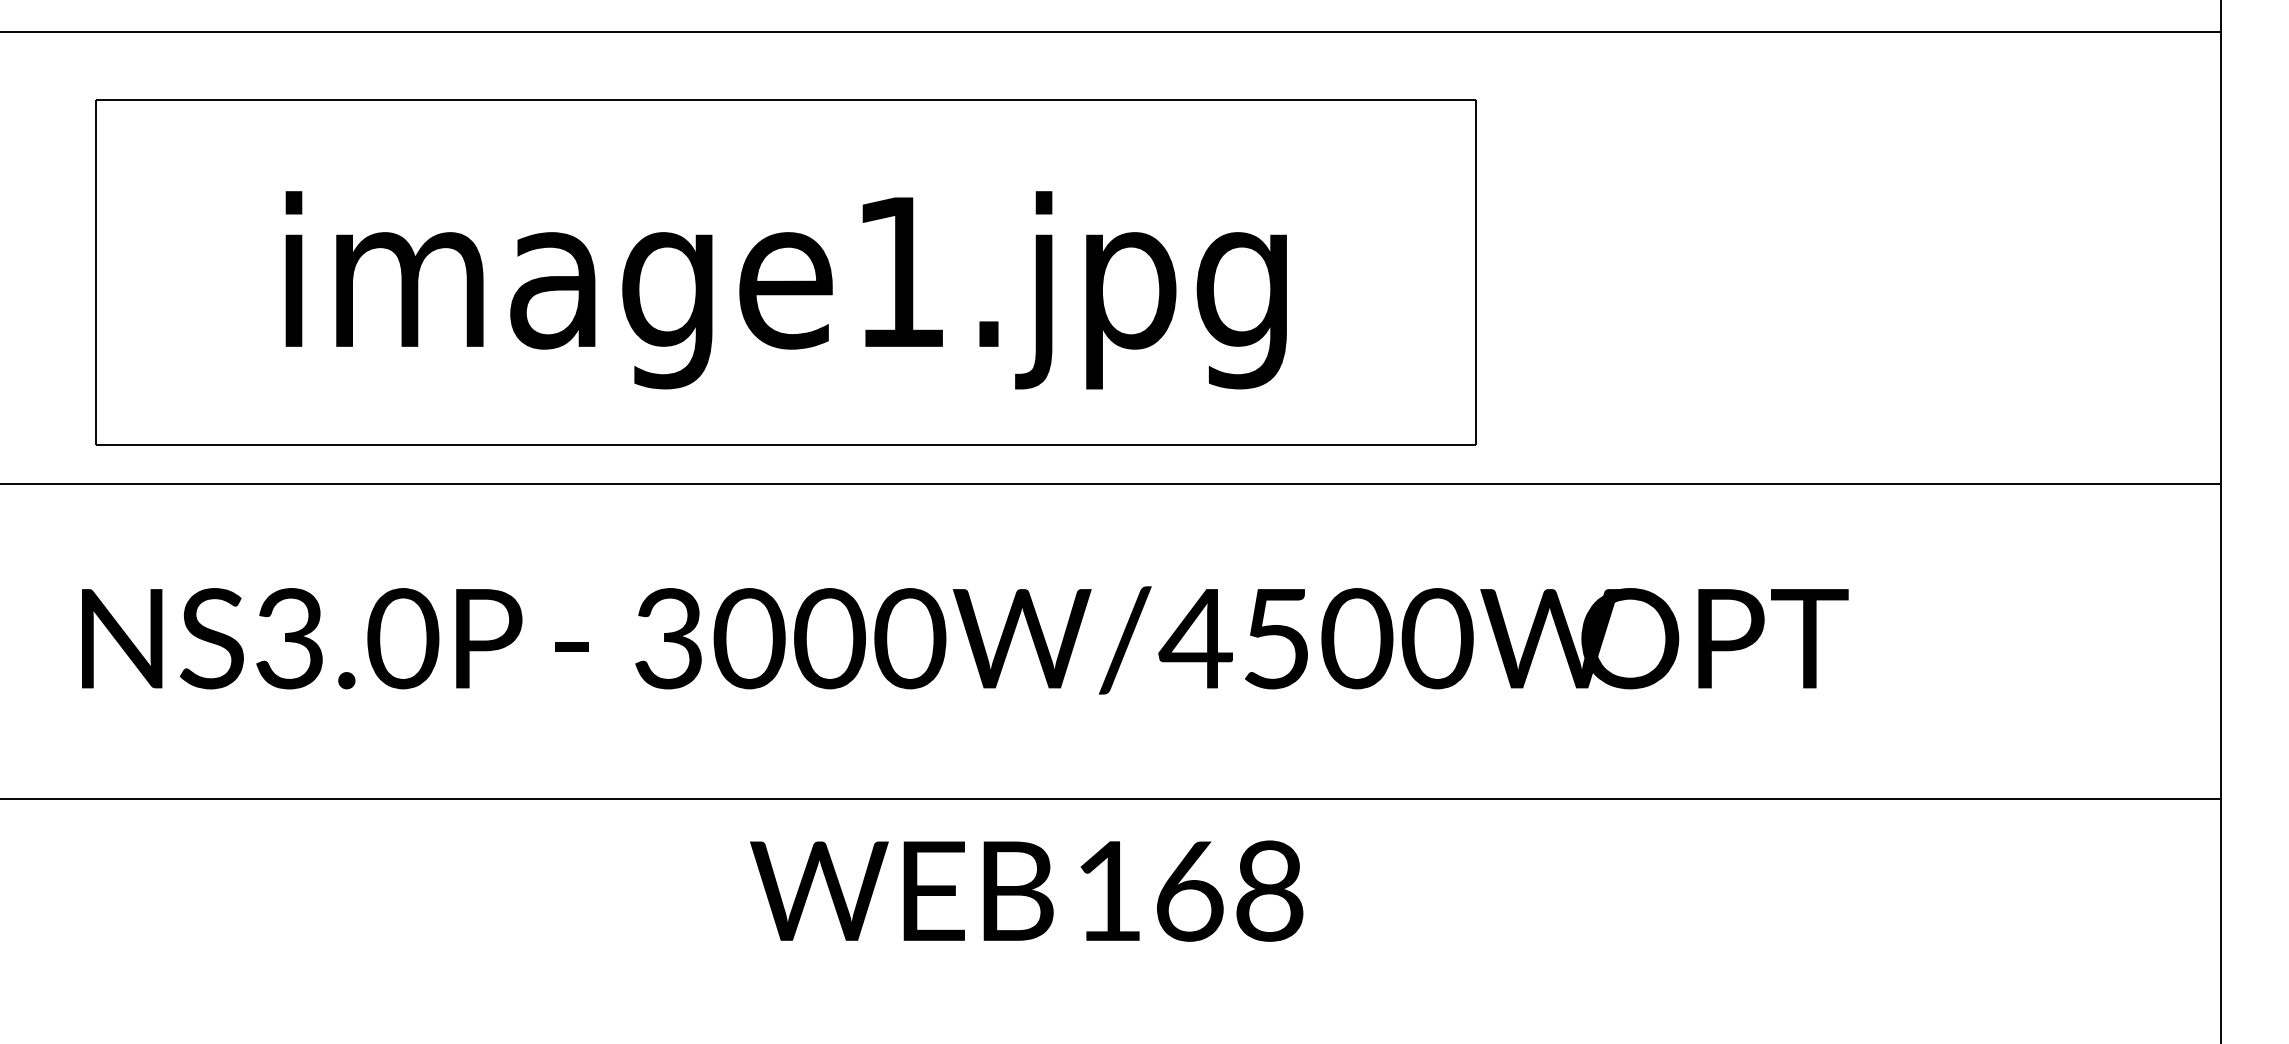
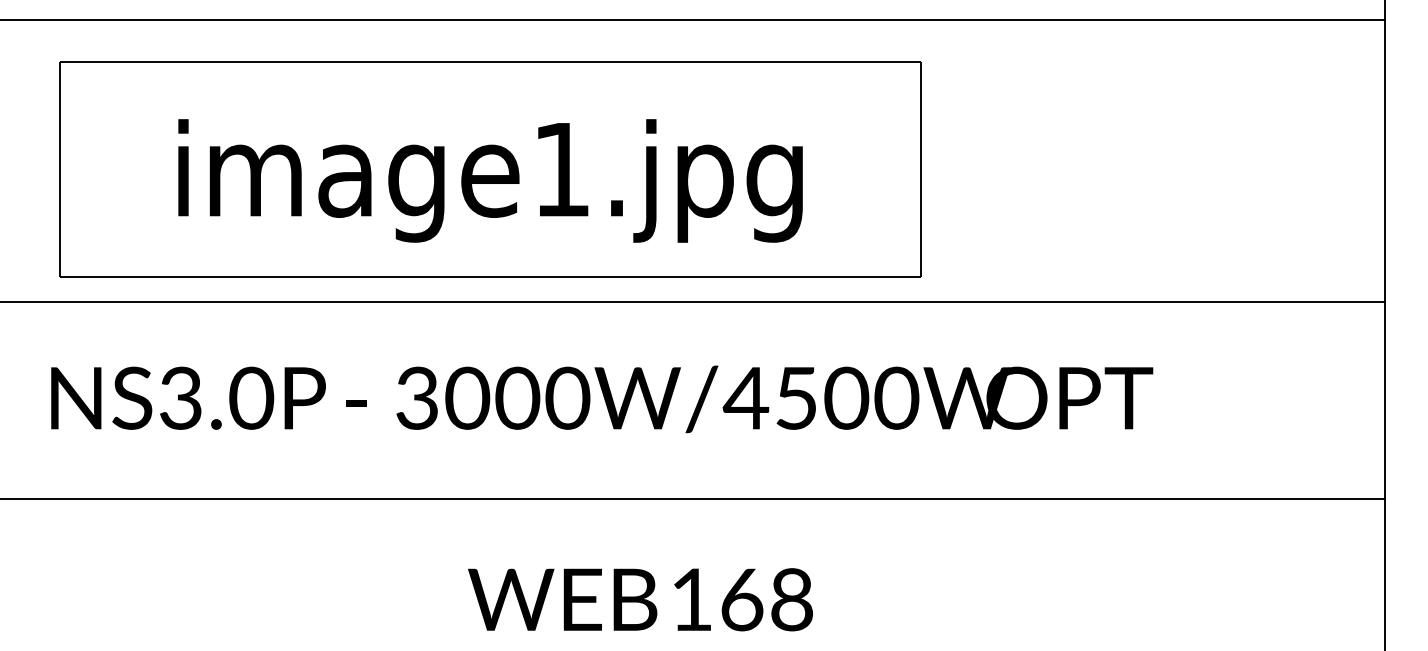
text: (1026, 890) -> (640, 599), moved

